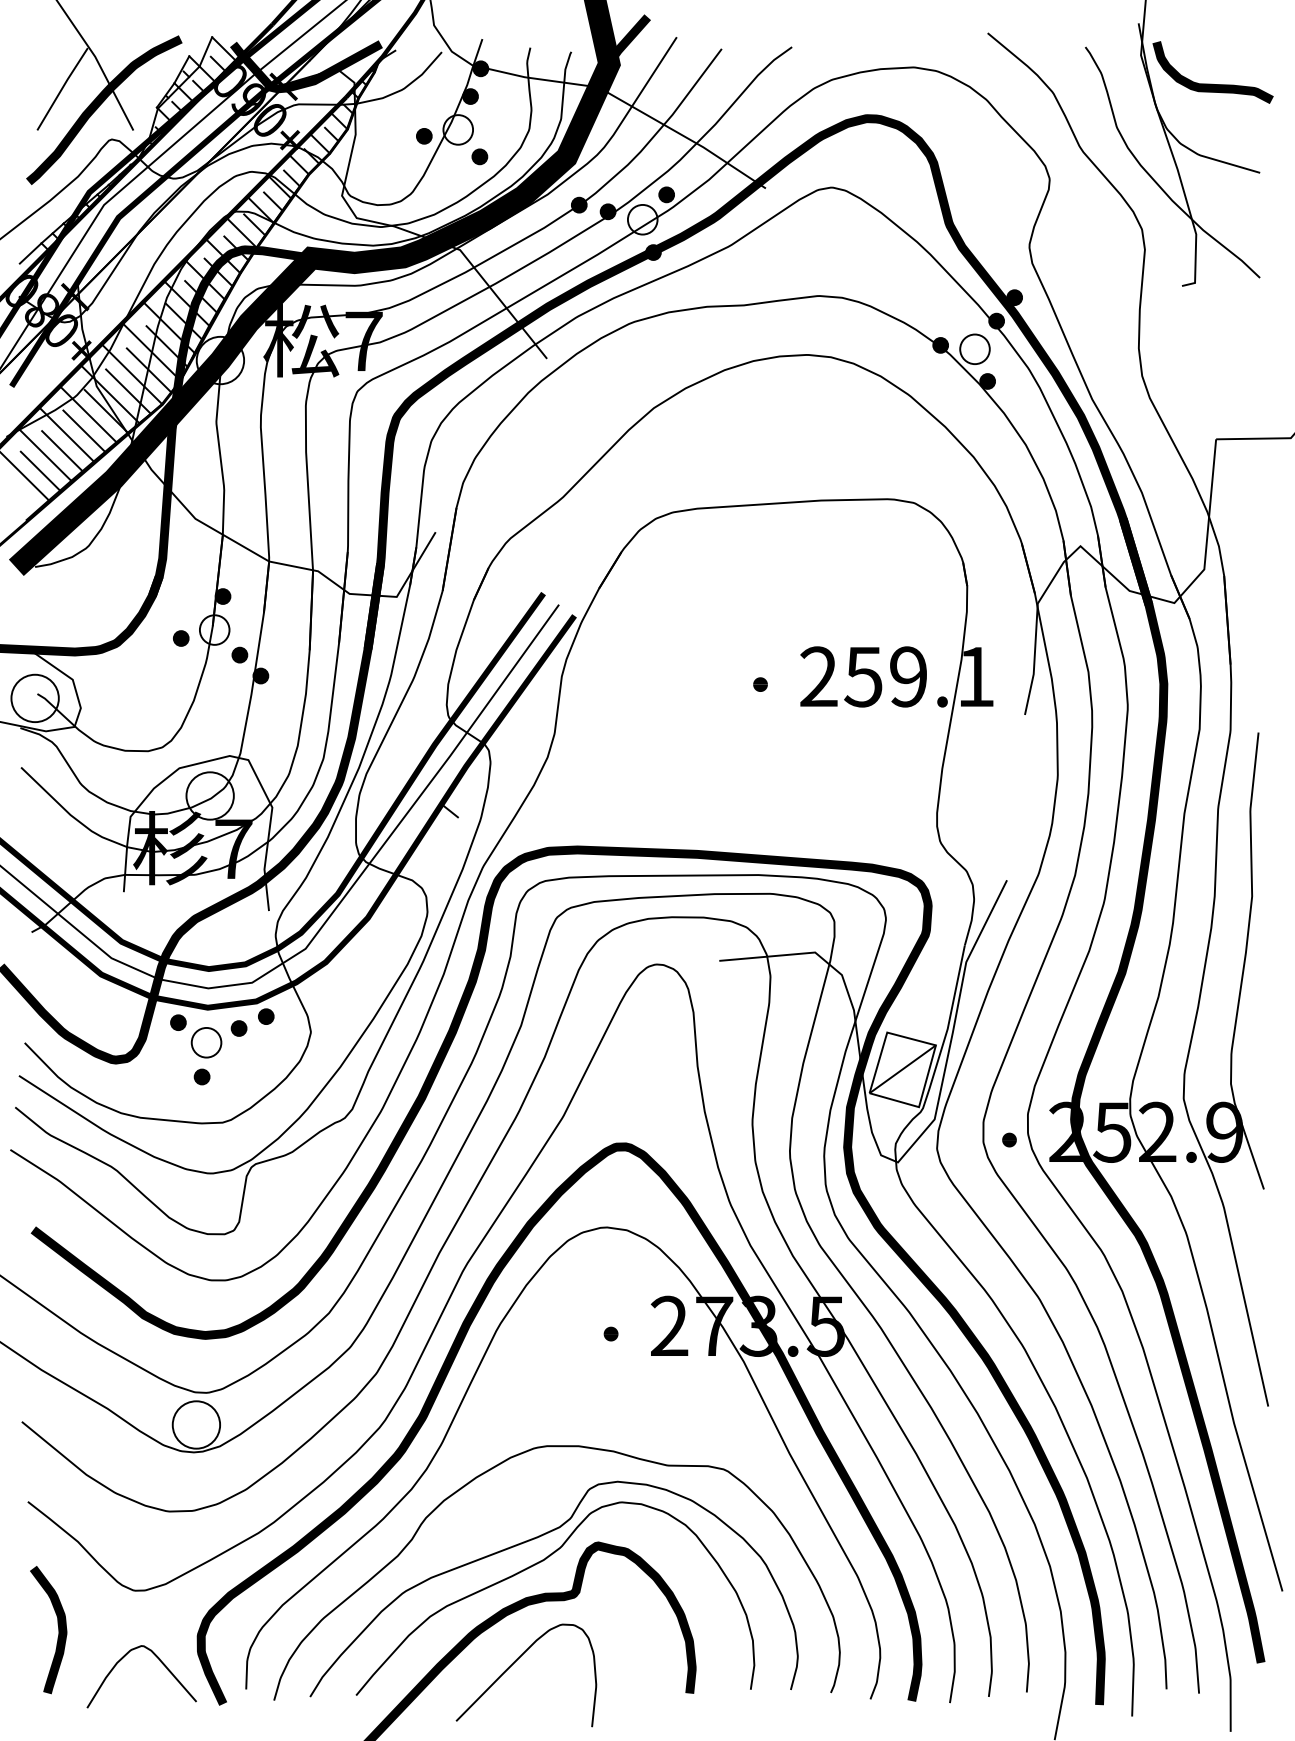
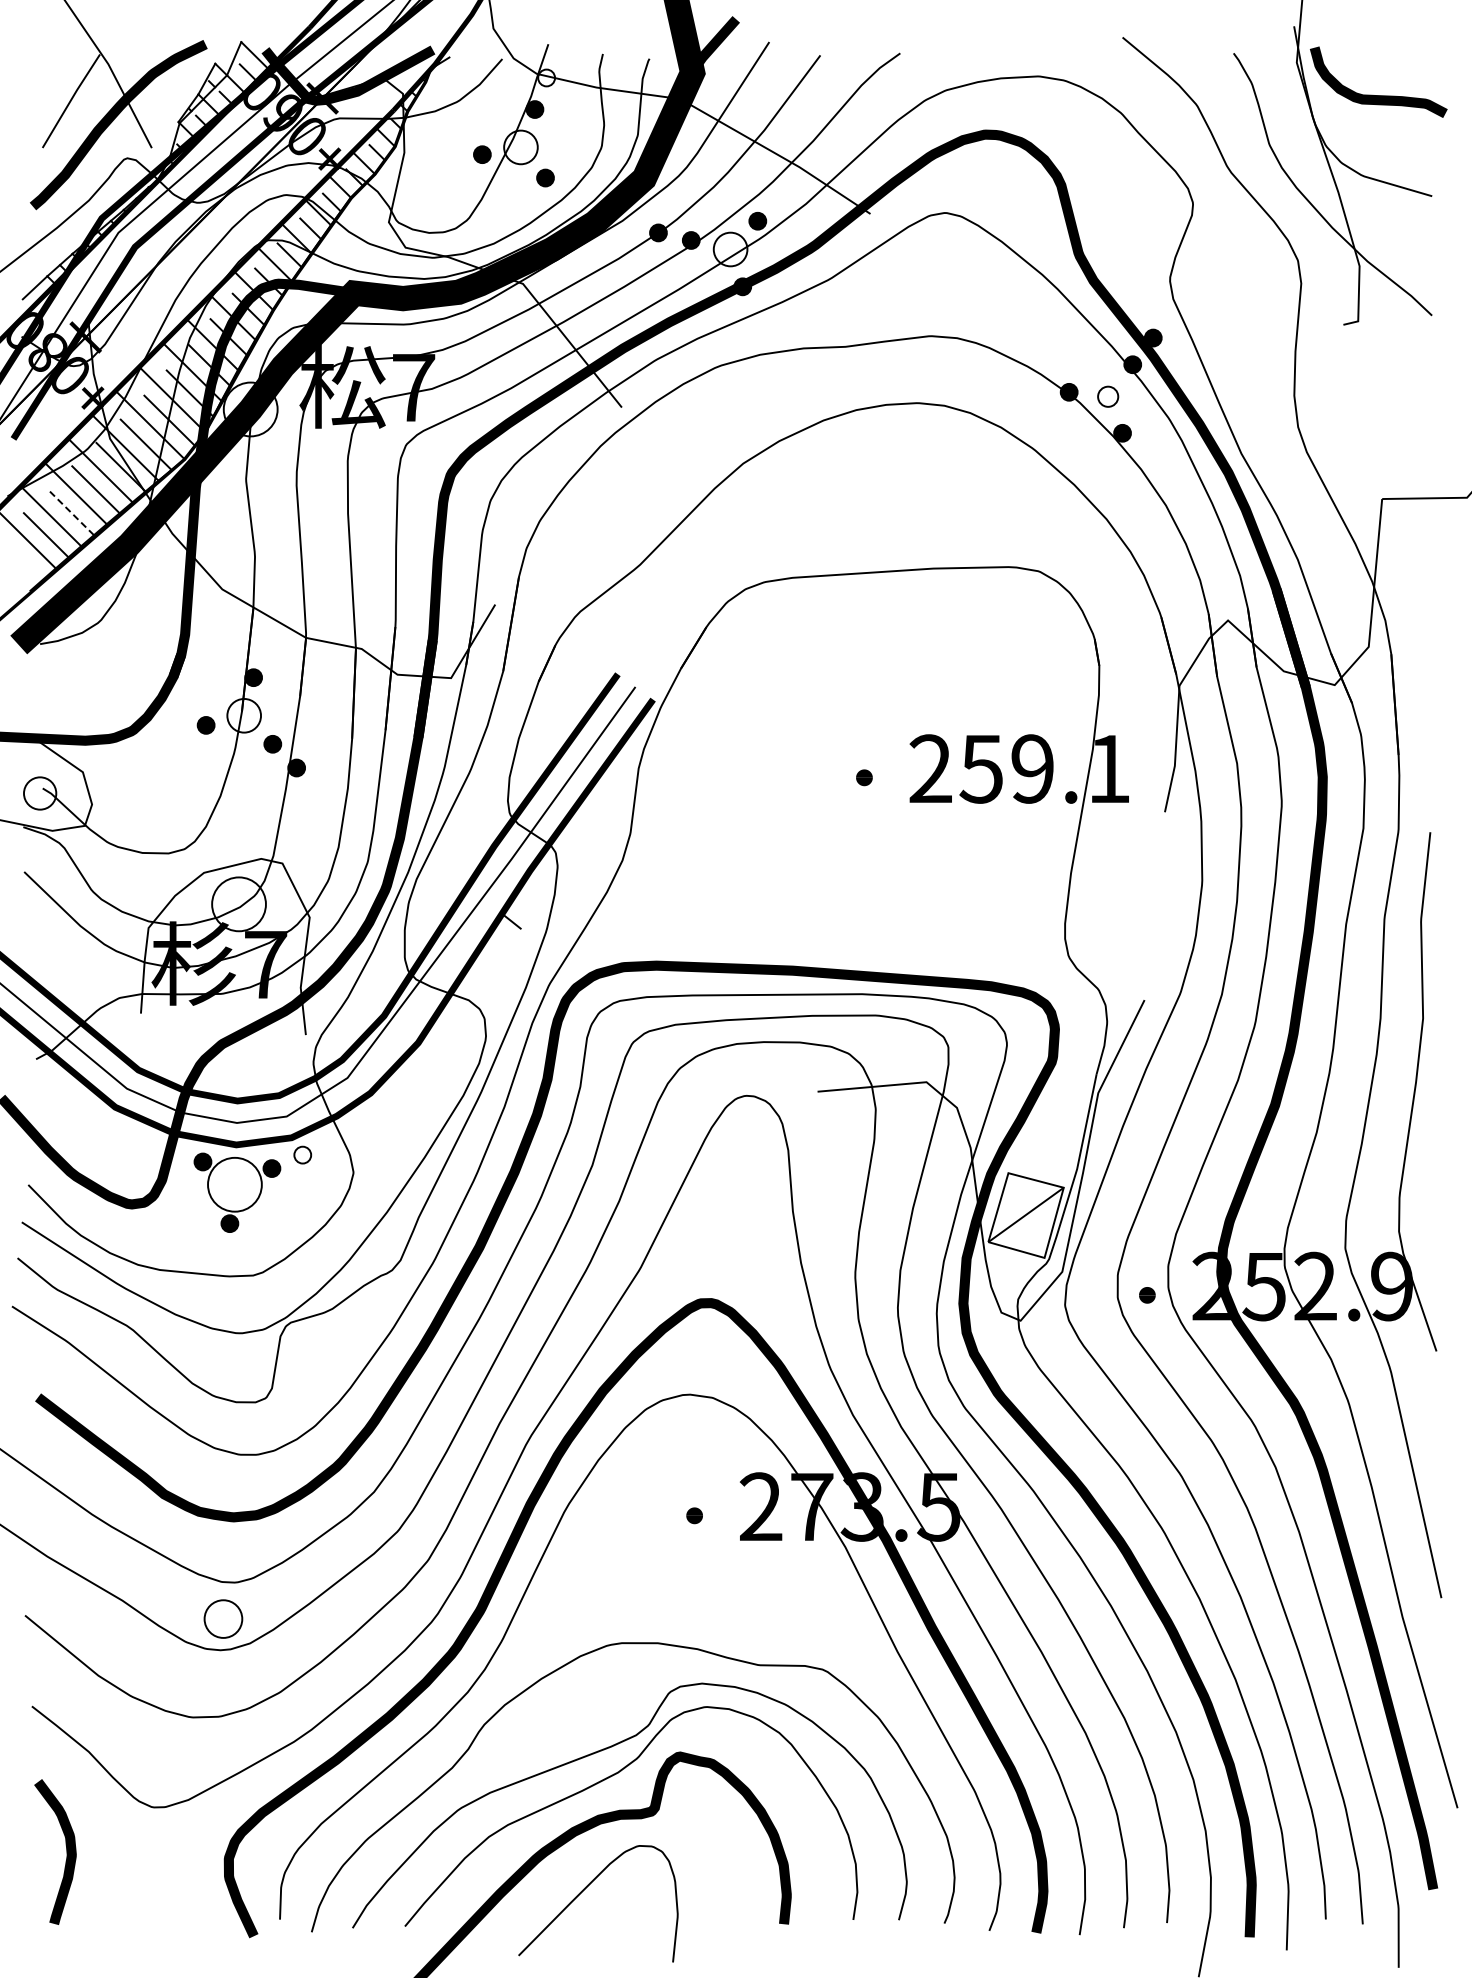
fill: (480, 68) -> (546, 77), removed
circle: (974, 349) -> (1107, 396), size x0.6
line: (61, 451) -> (70, 512), solid -> dashed
circle: (35, 698) -> (40, 793), size x0.6
fill: (266, 1016) -> (302, 1154), removed
circle: (206, 1042) -> (234, 1184), size x1.6
circle: (196, 1425) -> (223, 1619), size x0.7
curve: (159, 1661) -> (181, 1887), removed

